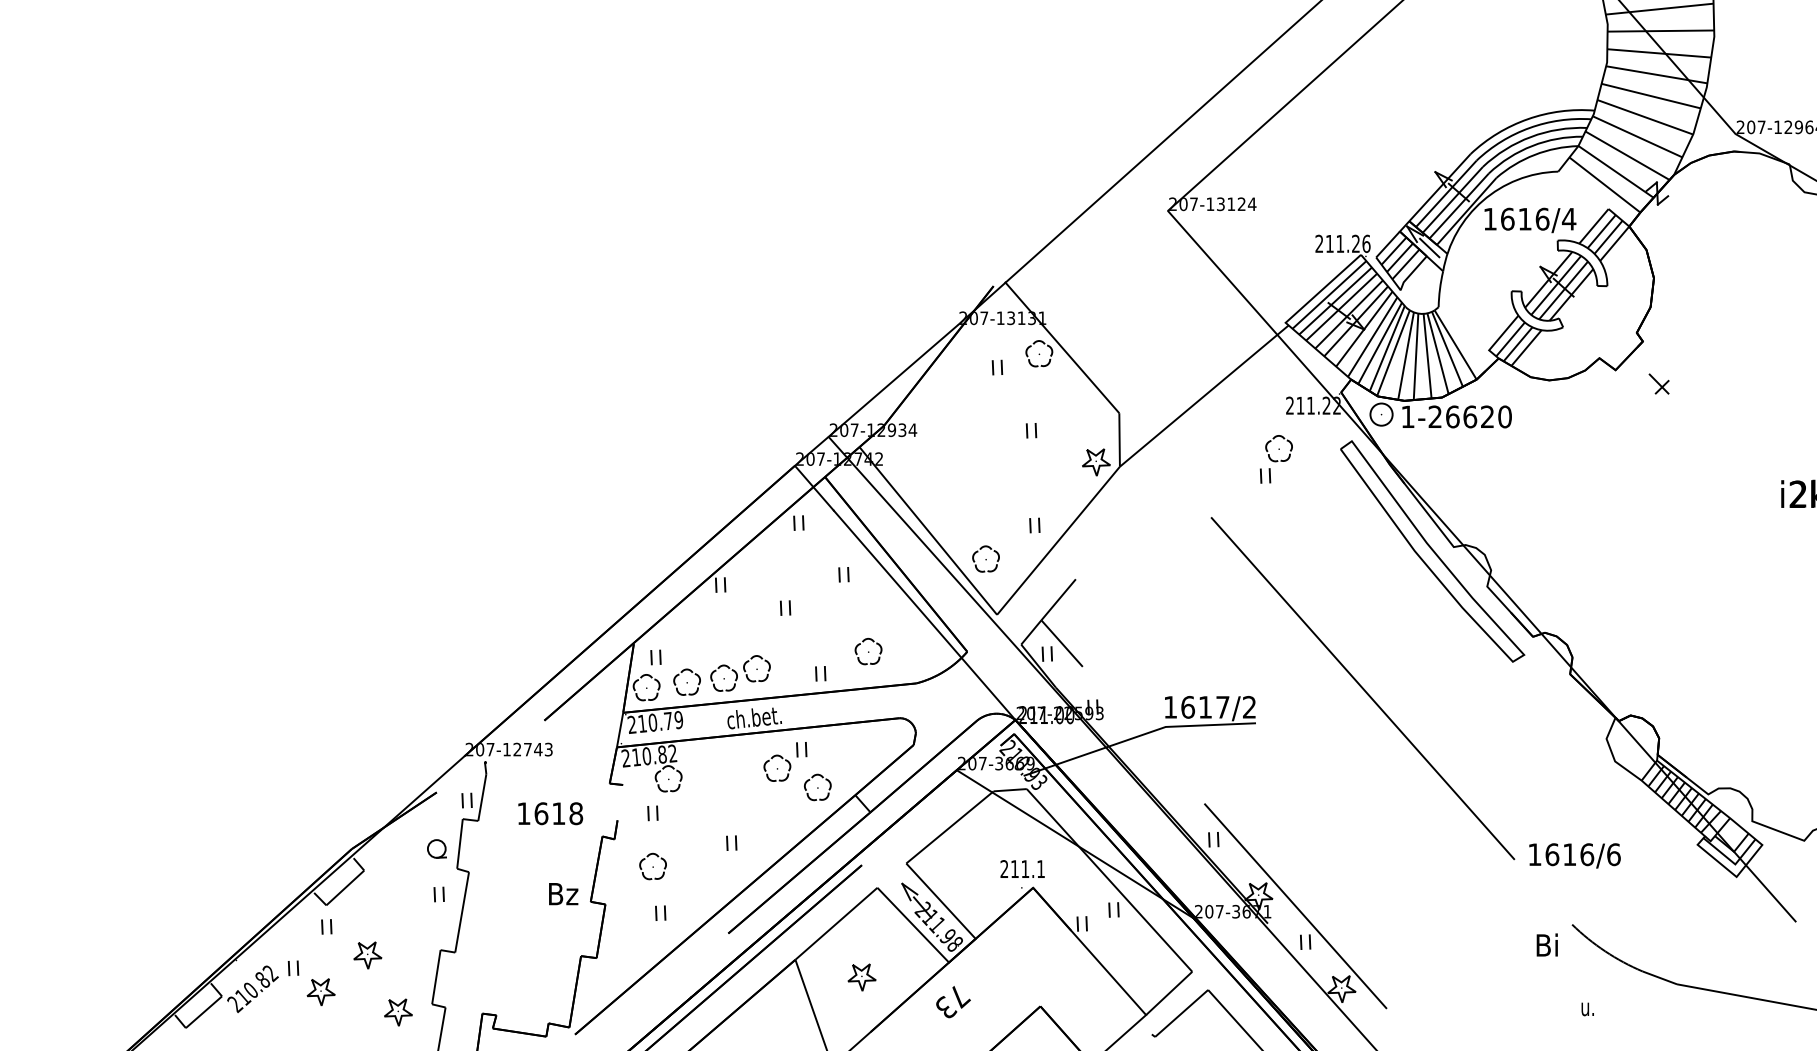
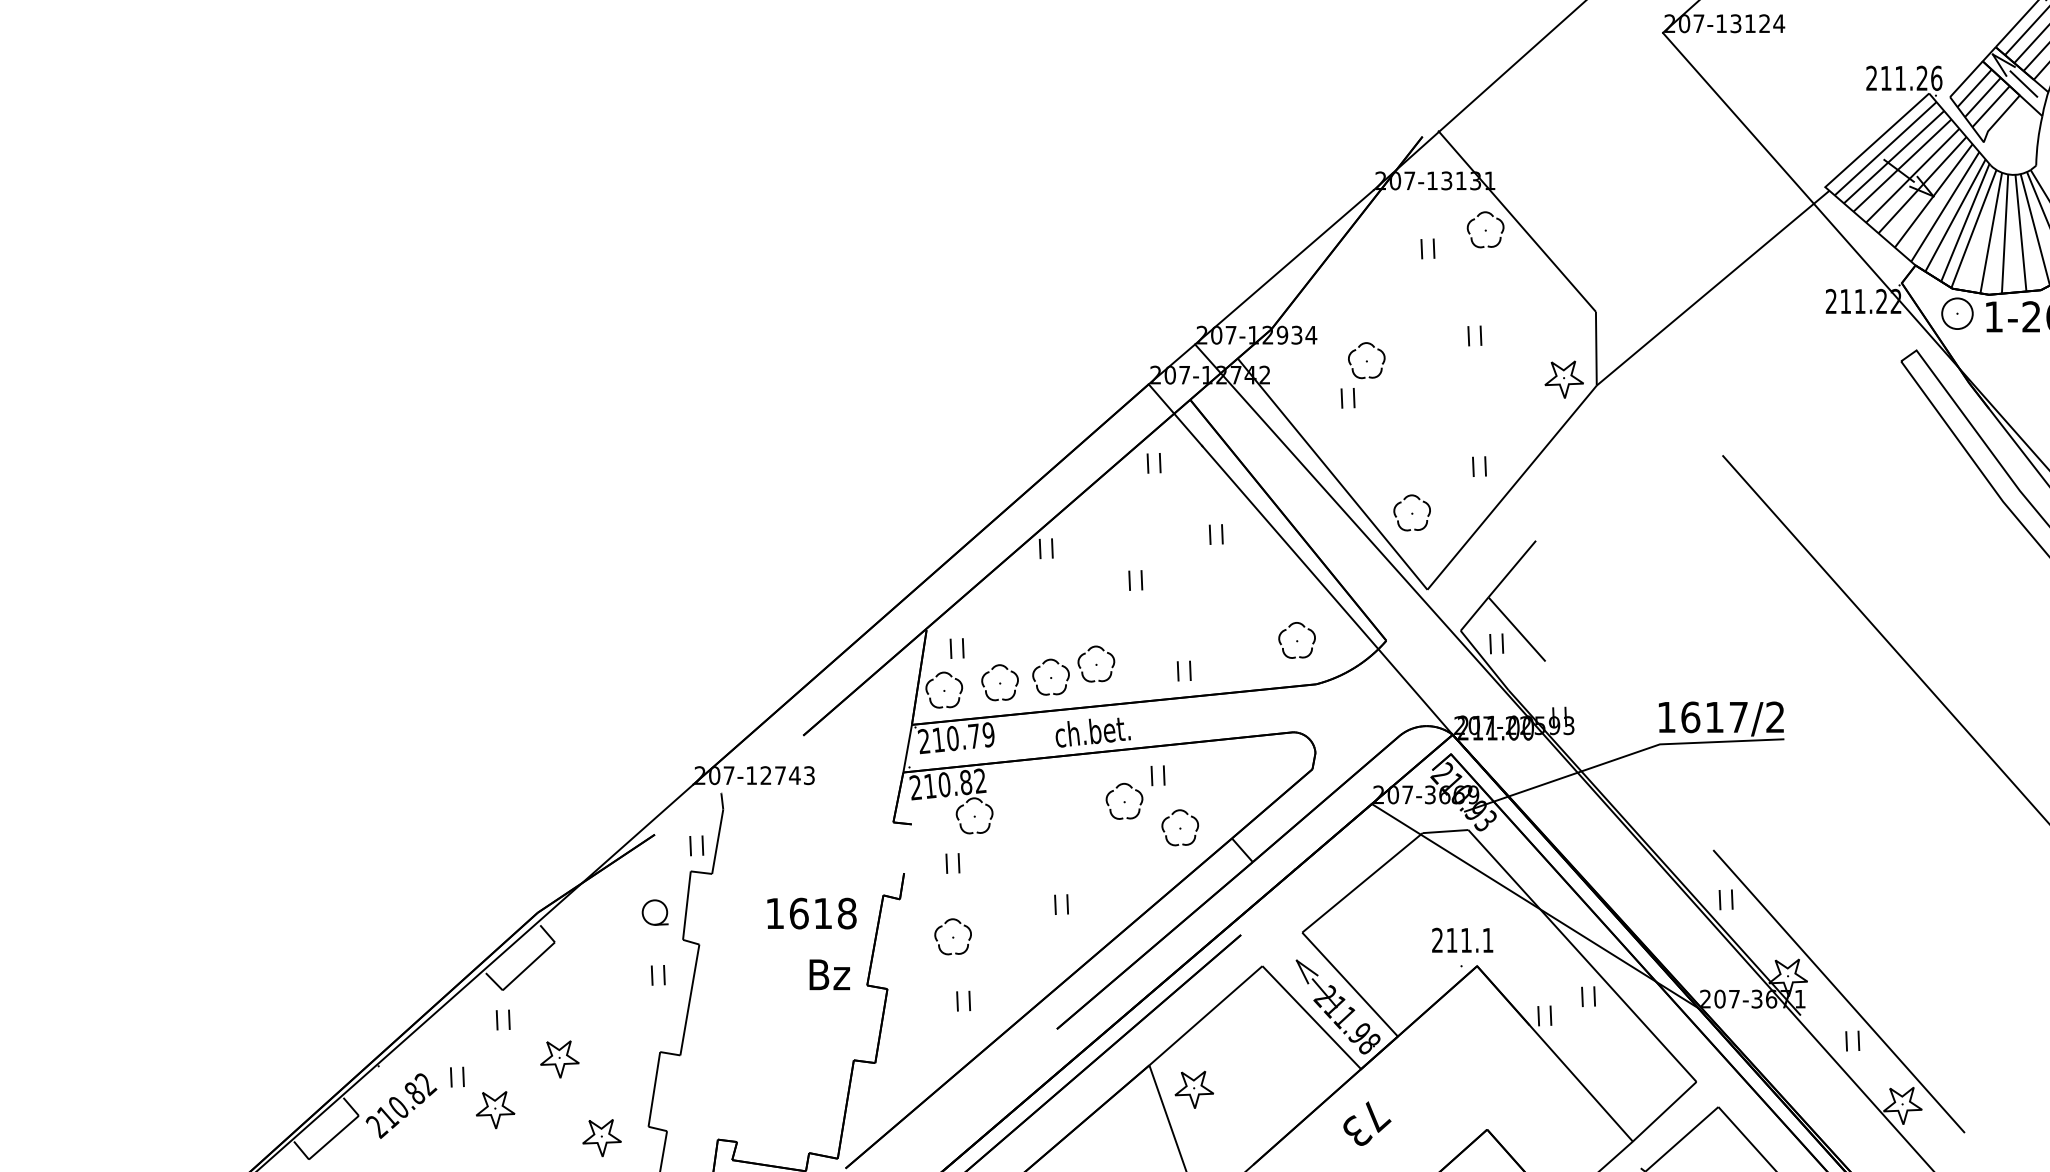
part: (1275, 459) -> (1361, 375), moved
part: (868, 651) -> (1297, 640), moved
text: (550, 813) -> (811, 913), moved
part: (861, 977) -> (1193, 1089), moved

